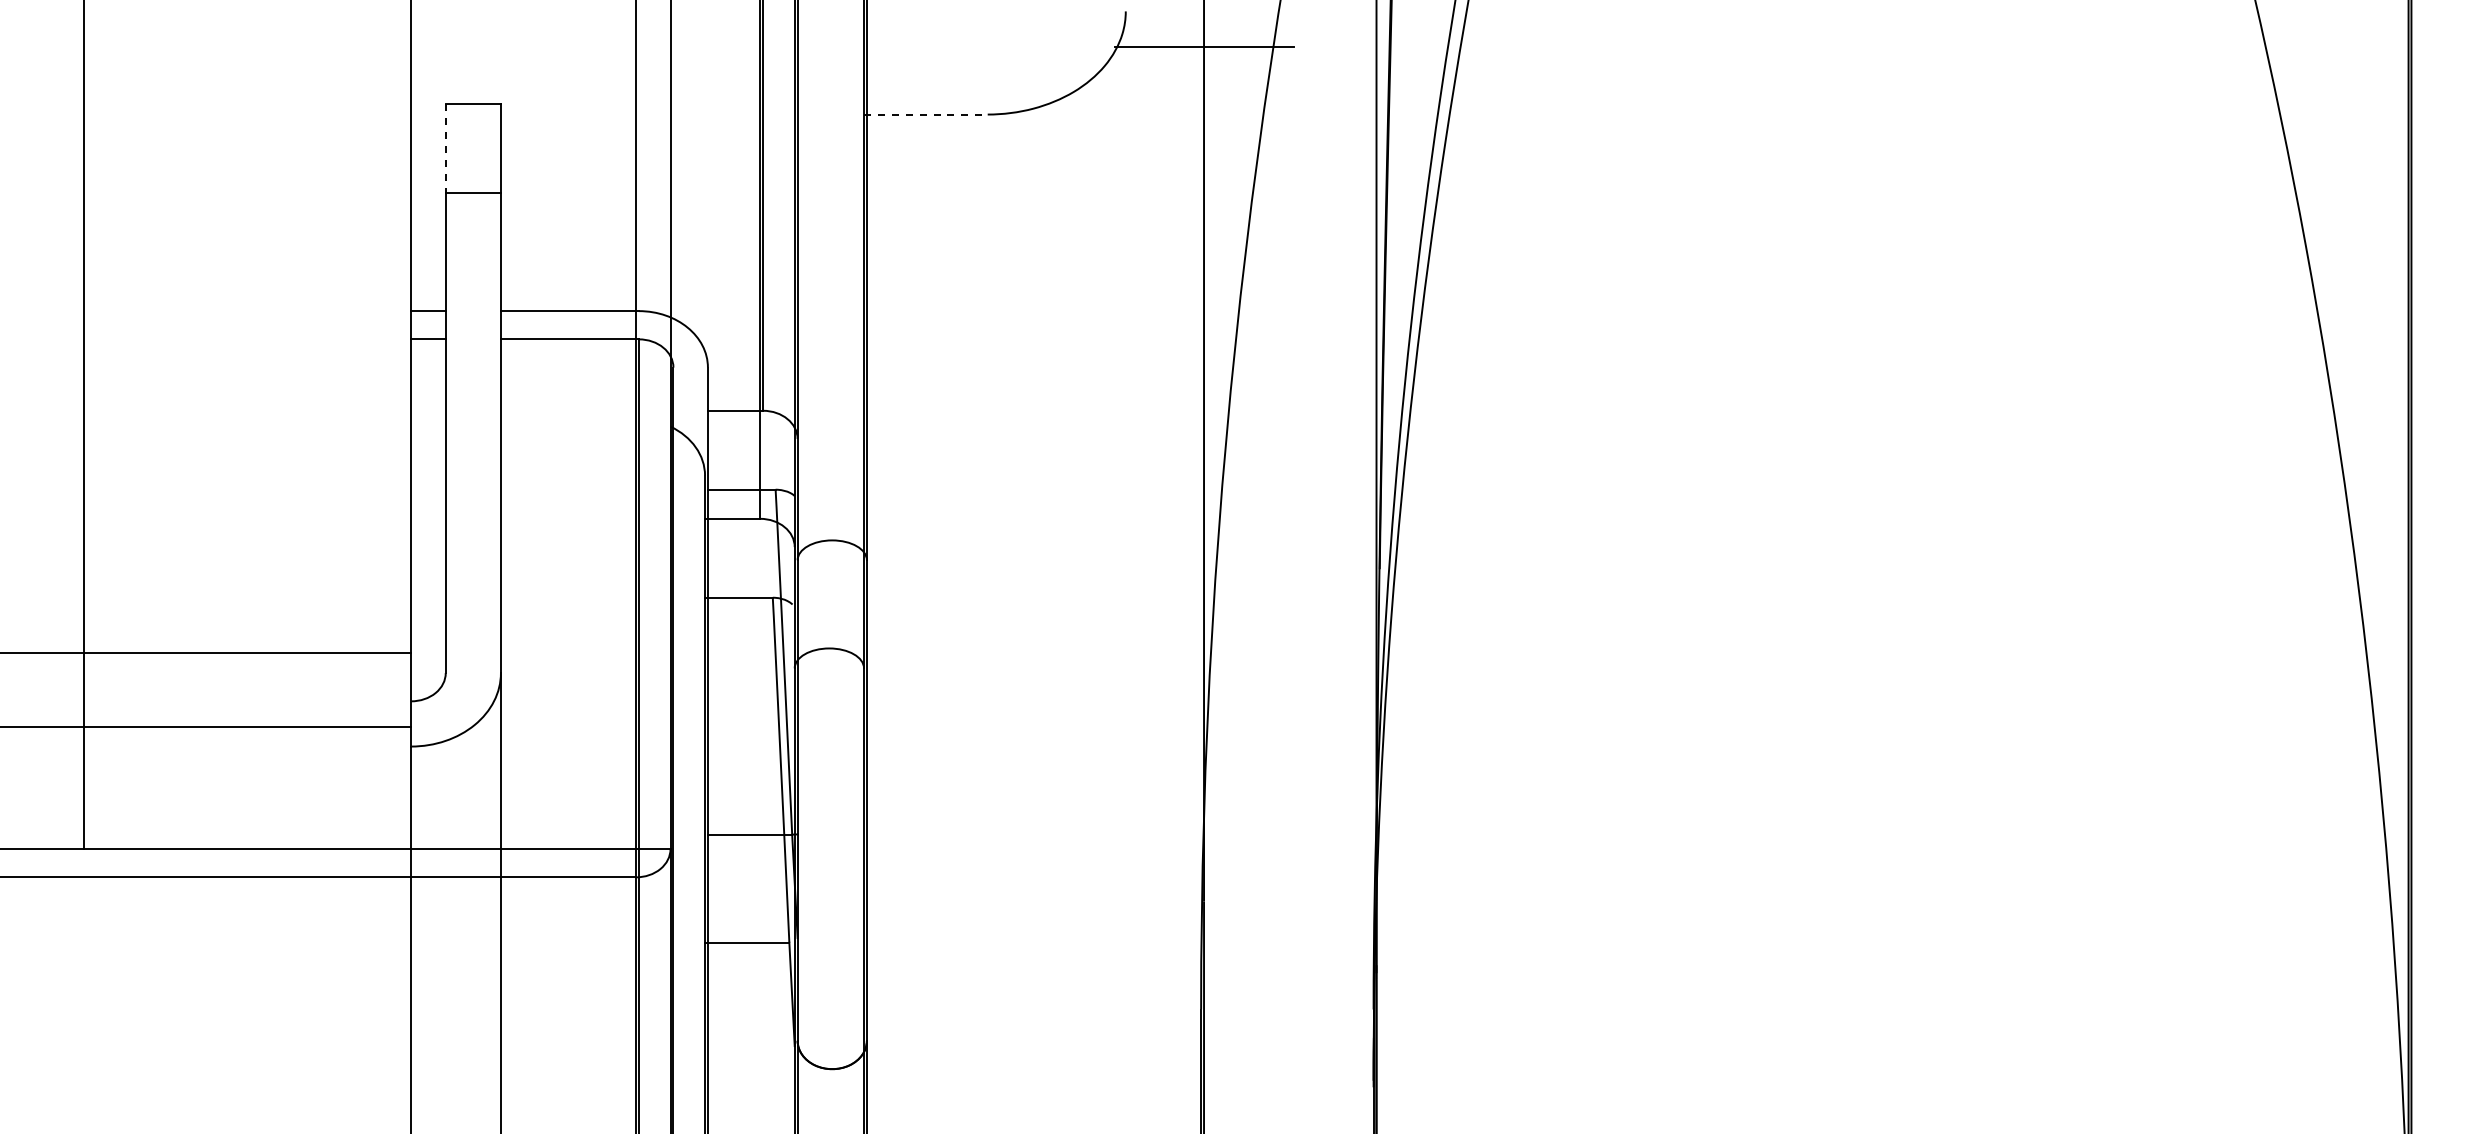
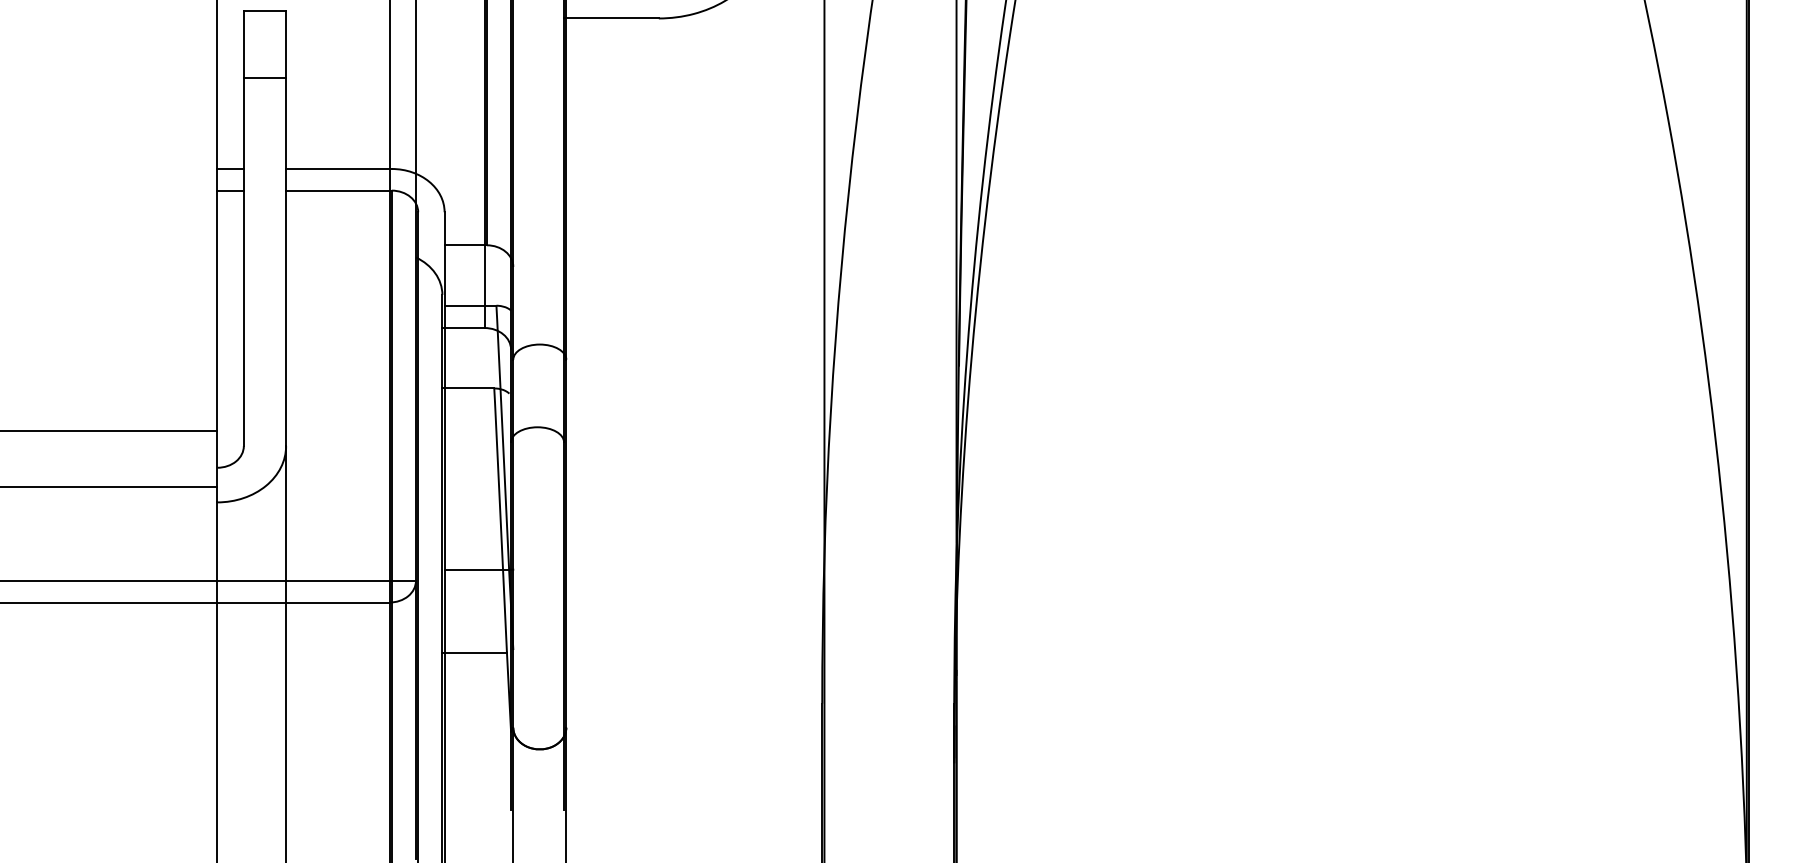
line: (925, 114) -> (611, 18), dashed -> solid
line: (445, 149) -> (243, 45), dashed -> solid

